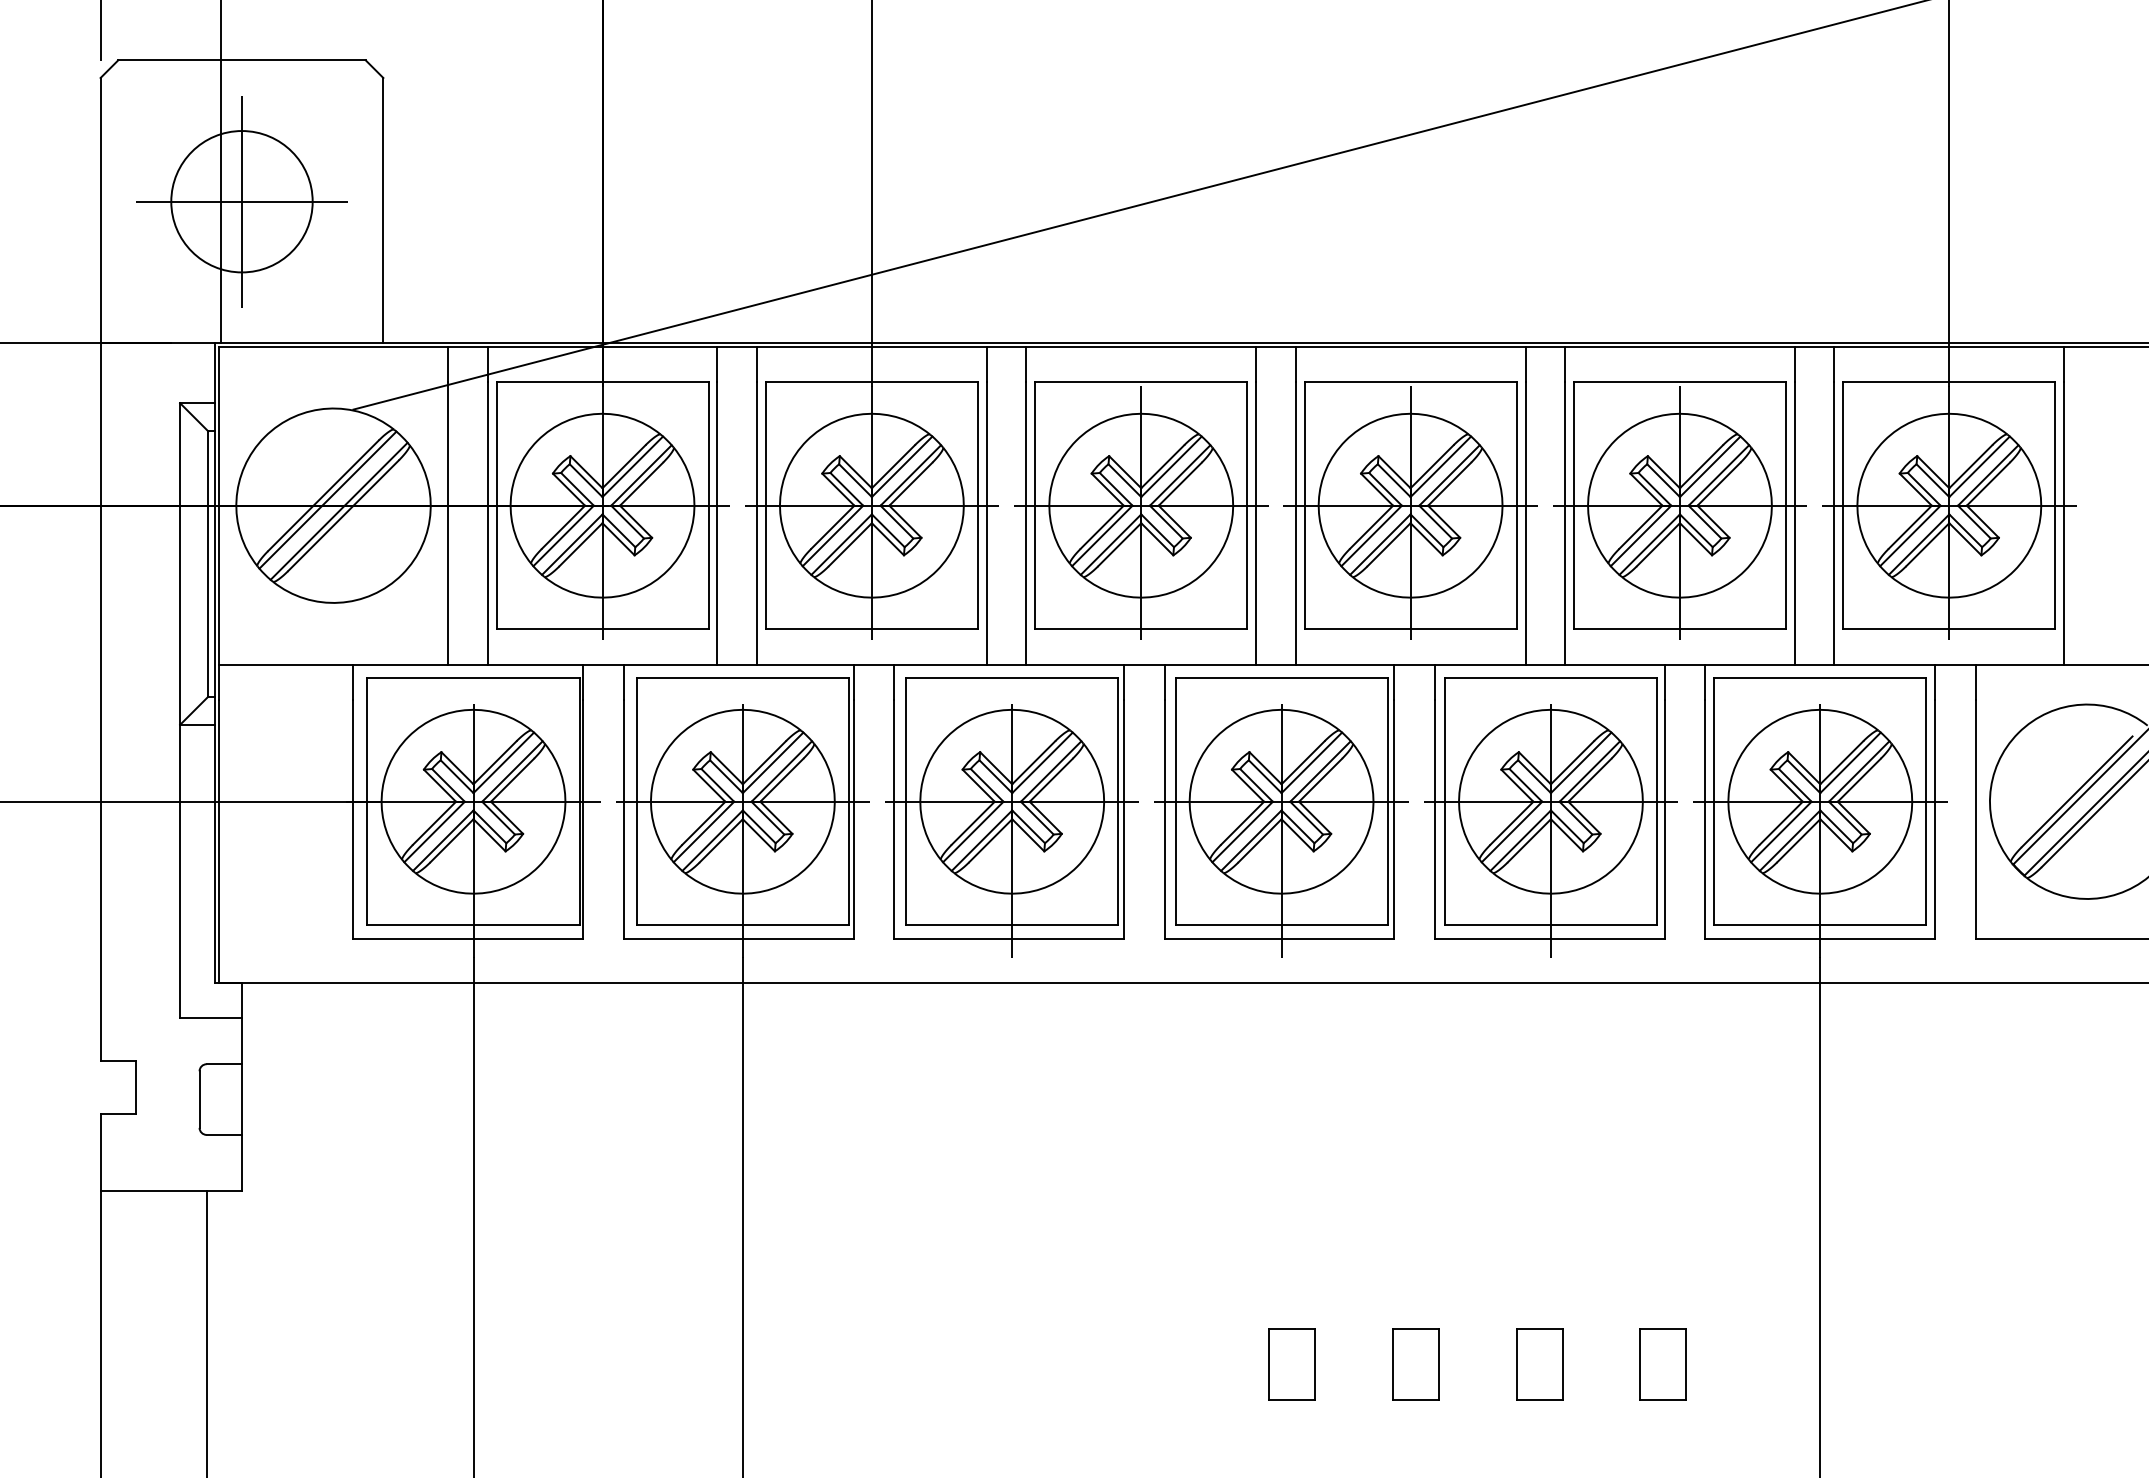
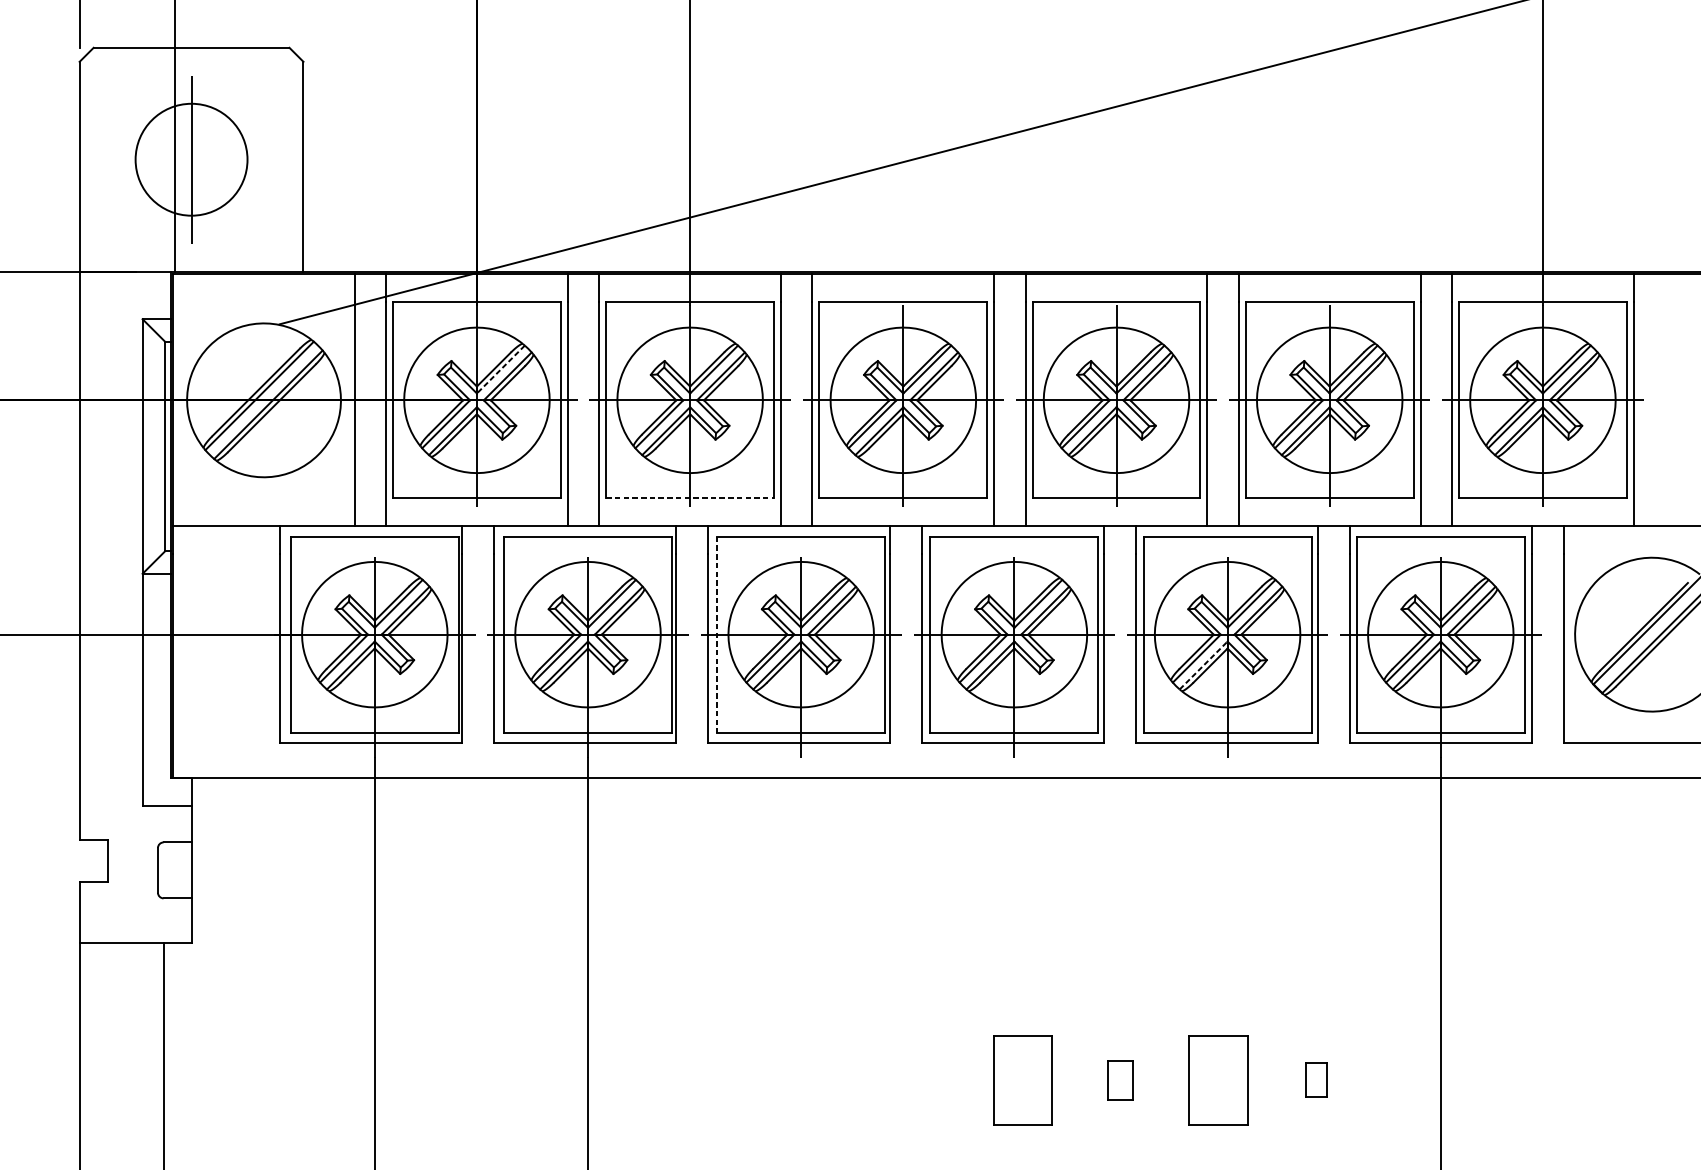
line: (241, 201) -> (191, 159), removed
line: (632, 466) -> (500, 369), solid -> dashed
line: (872, 629) -> (690, 498), solid -> dashed
line: (906, 801) -> (717, 634), solid -> dashed
line: (1520, 840) -> (1203, 665), solid -> dashed
part: (1291, 1364) -> (1022, 1080), size x1.6
part: (1415, 1364) -> (1120, 1080), size x0.7
part: (1539, 1364) -> (1218, 1080), size x1.6
part: (1662, 1364) -> (1315, 1080), size x0.6

